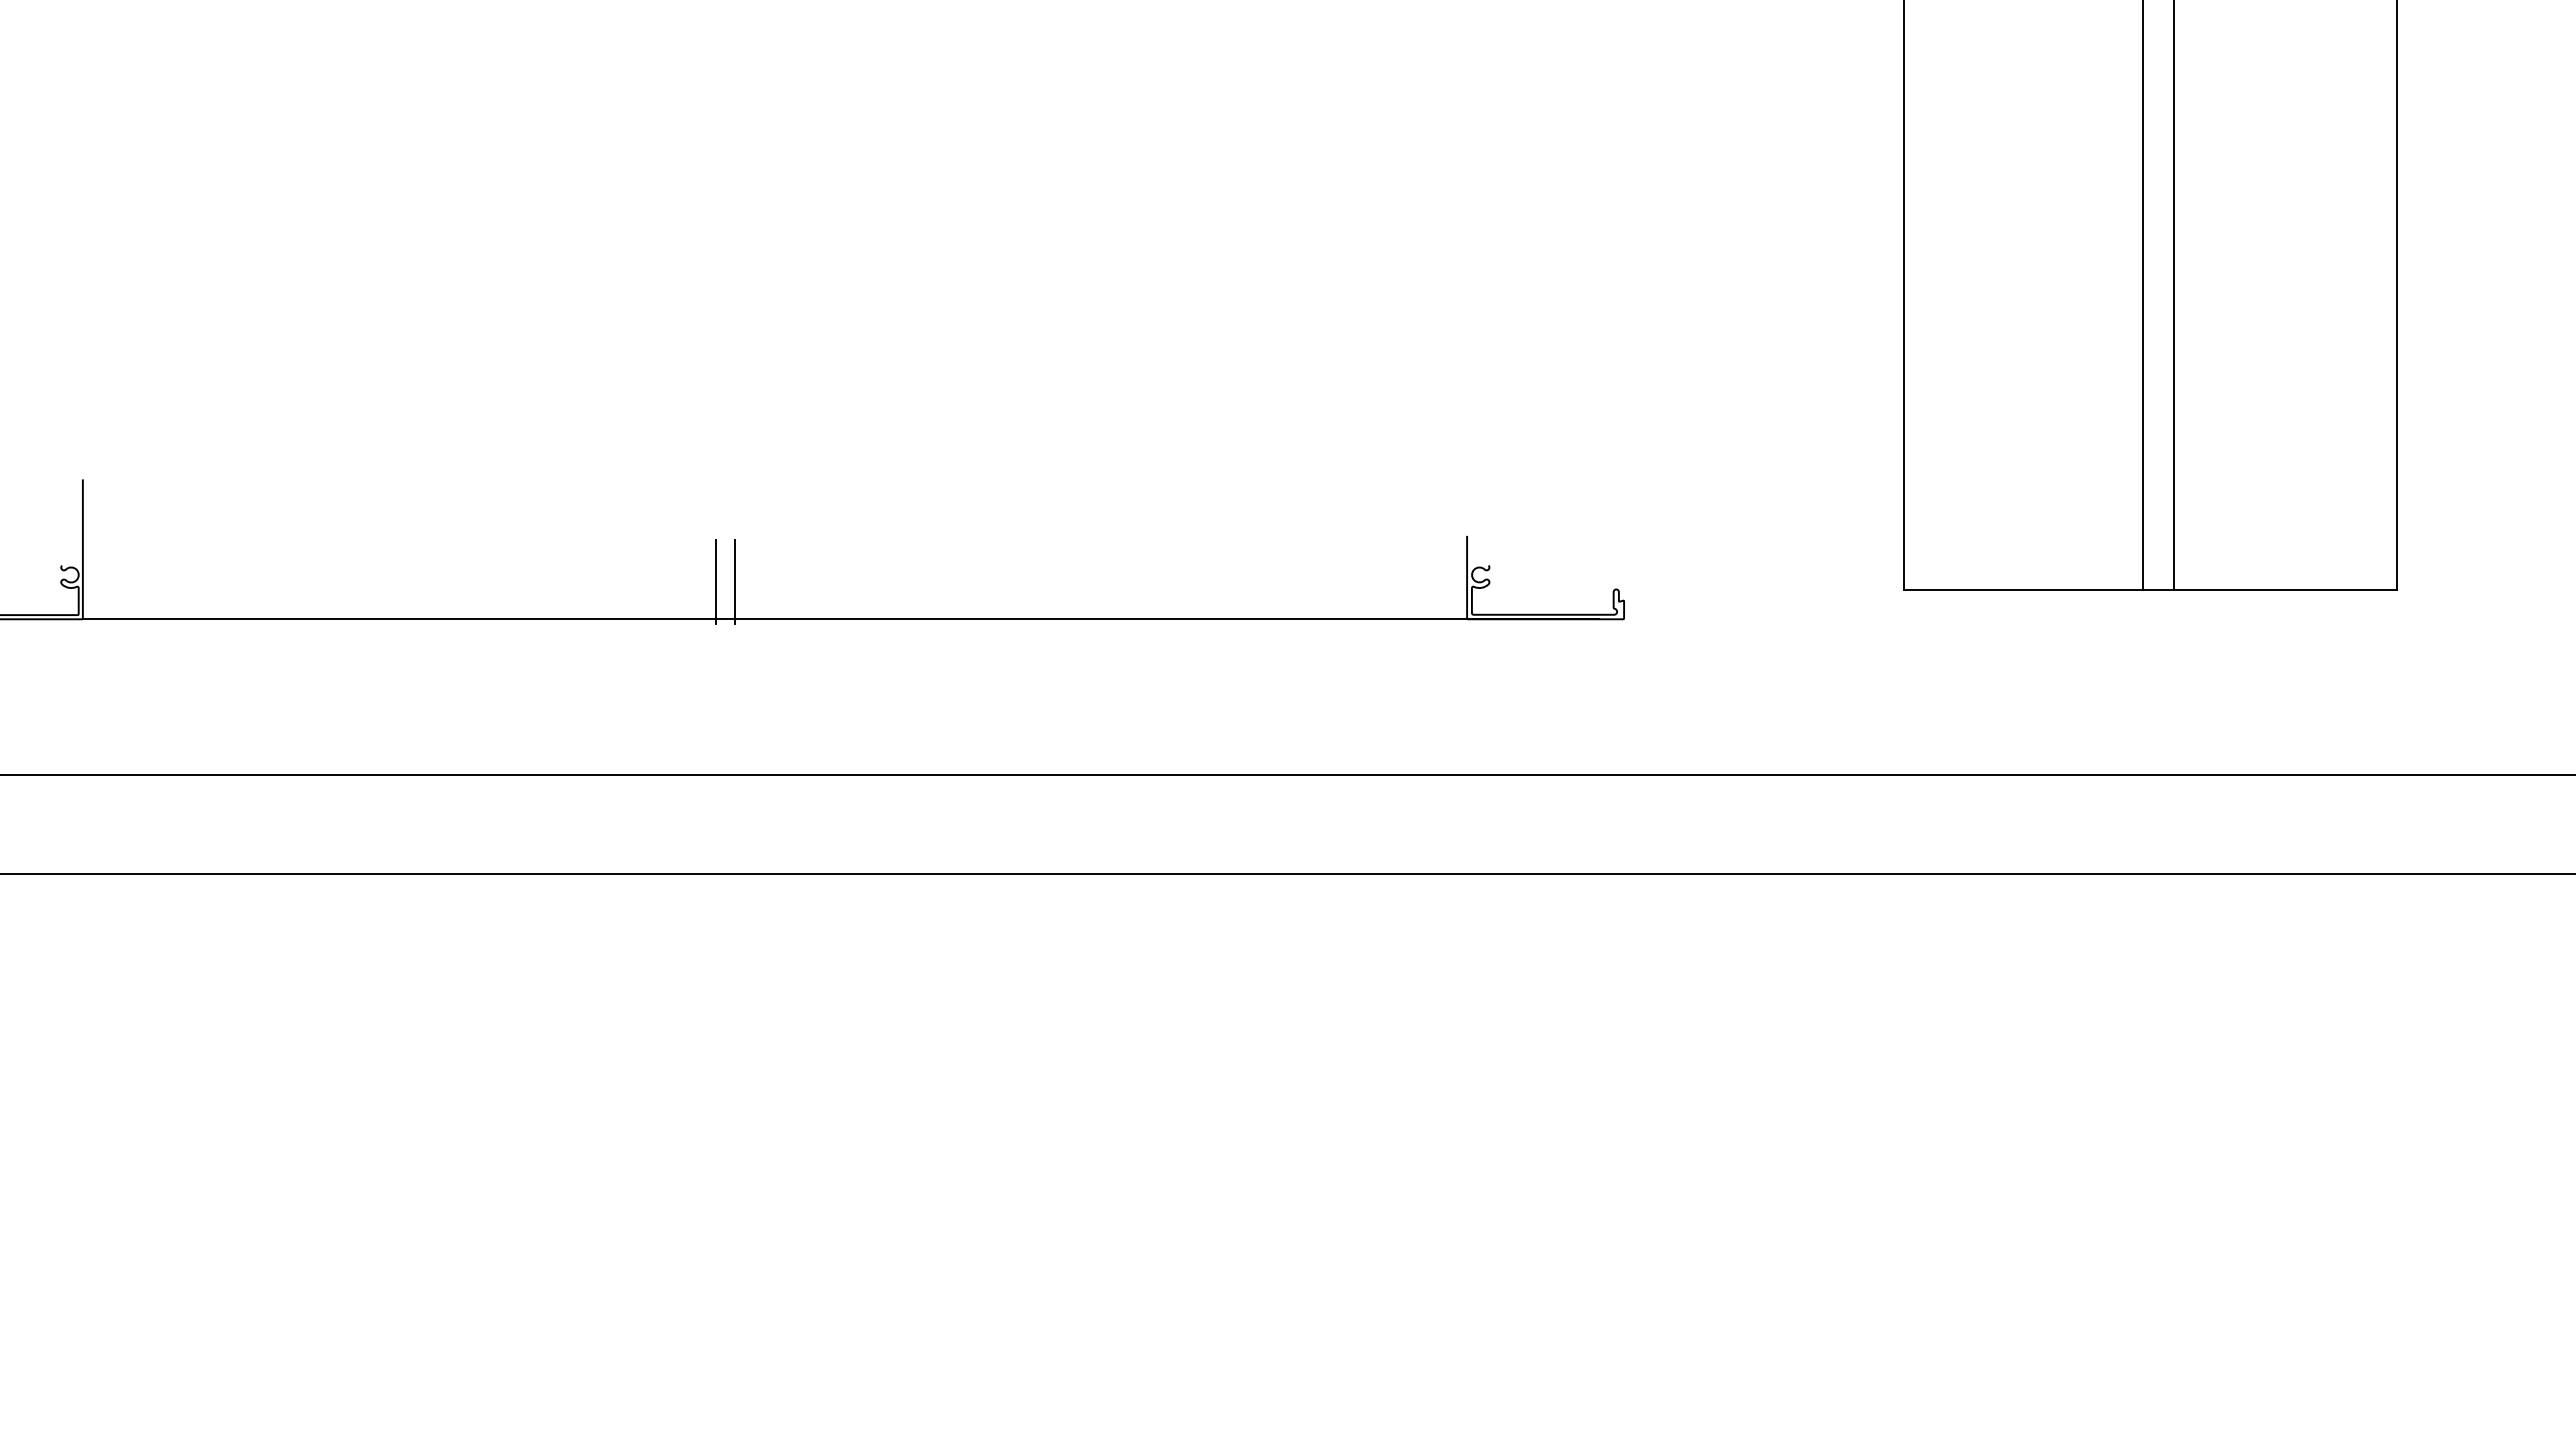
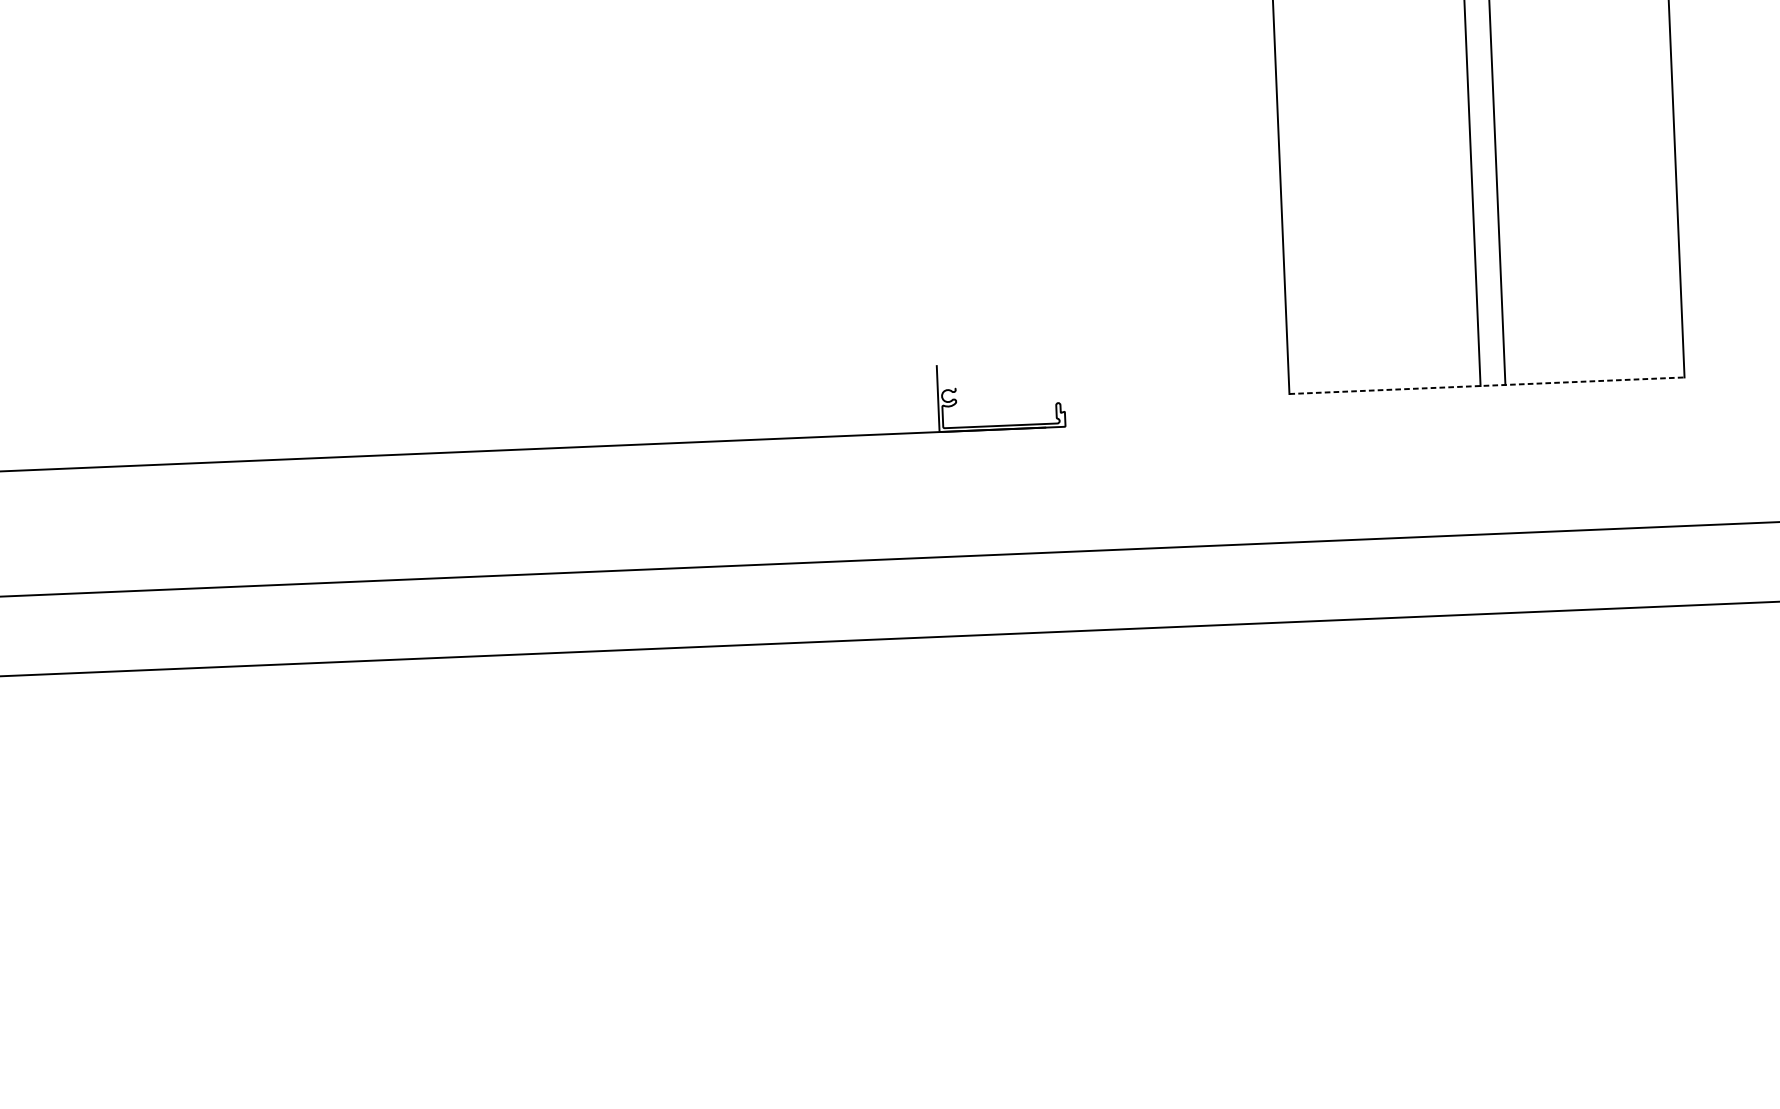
line: (716, 581) -> (336, 426), removed
line: (735, 581) -> (351, 426), removed
line: (2151, 590) -> (1487, 385), solid -> dashed

